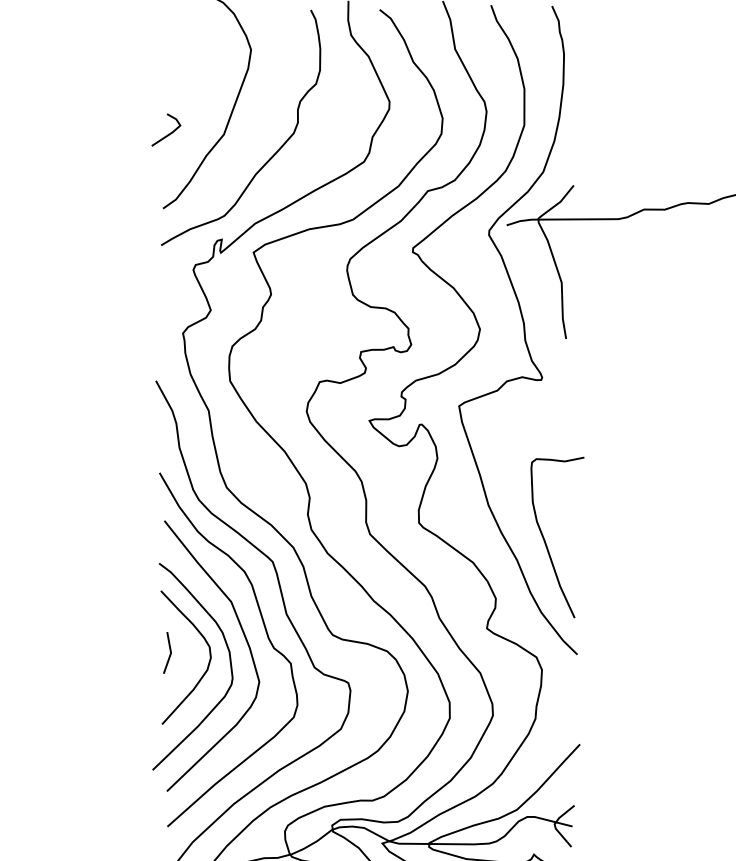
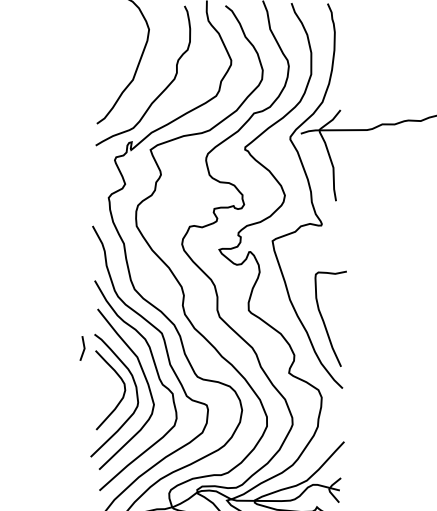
line: (169, 132) -> (100, 78), removed
line: (169, 652) -> (83, 348), moved

